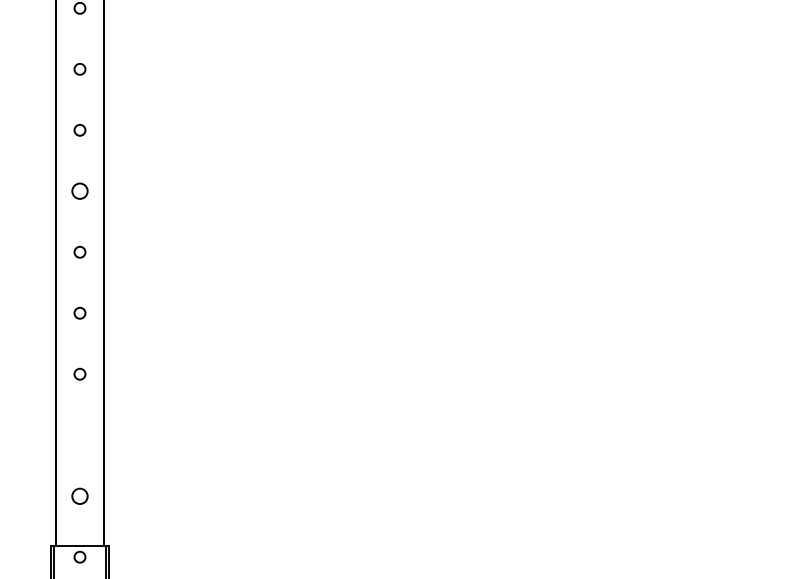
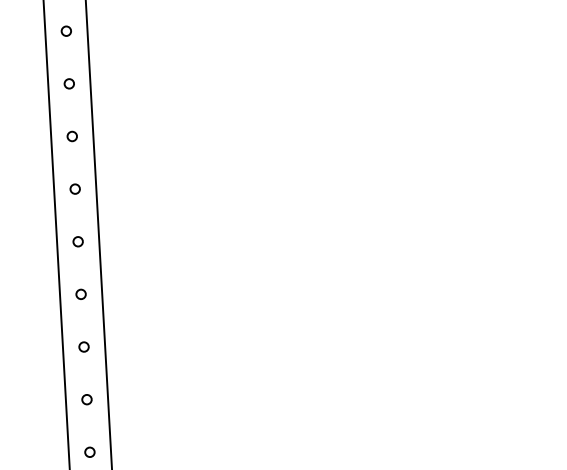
circle: (79, 191) -> (74, 189), size x0.71
circle: (79, 434) -> (86, 399), added
circle: (79, 495) -> (89, 451), size x0.71

